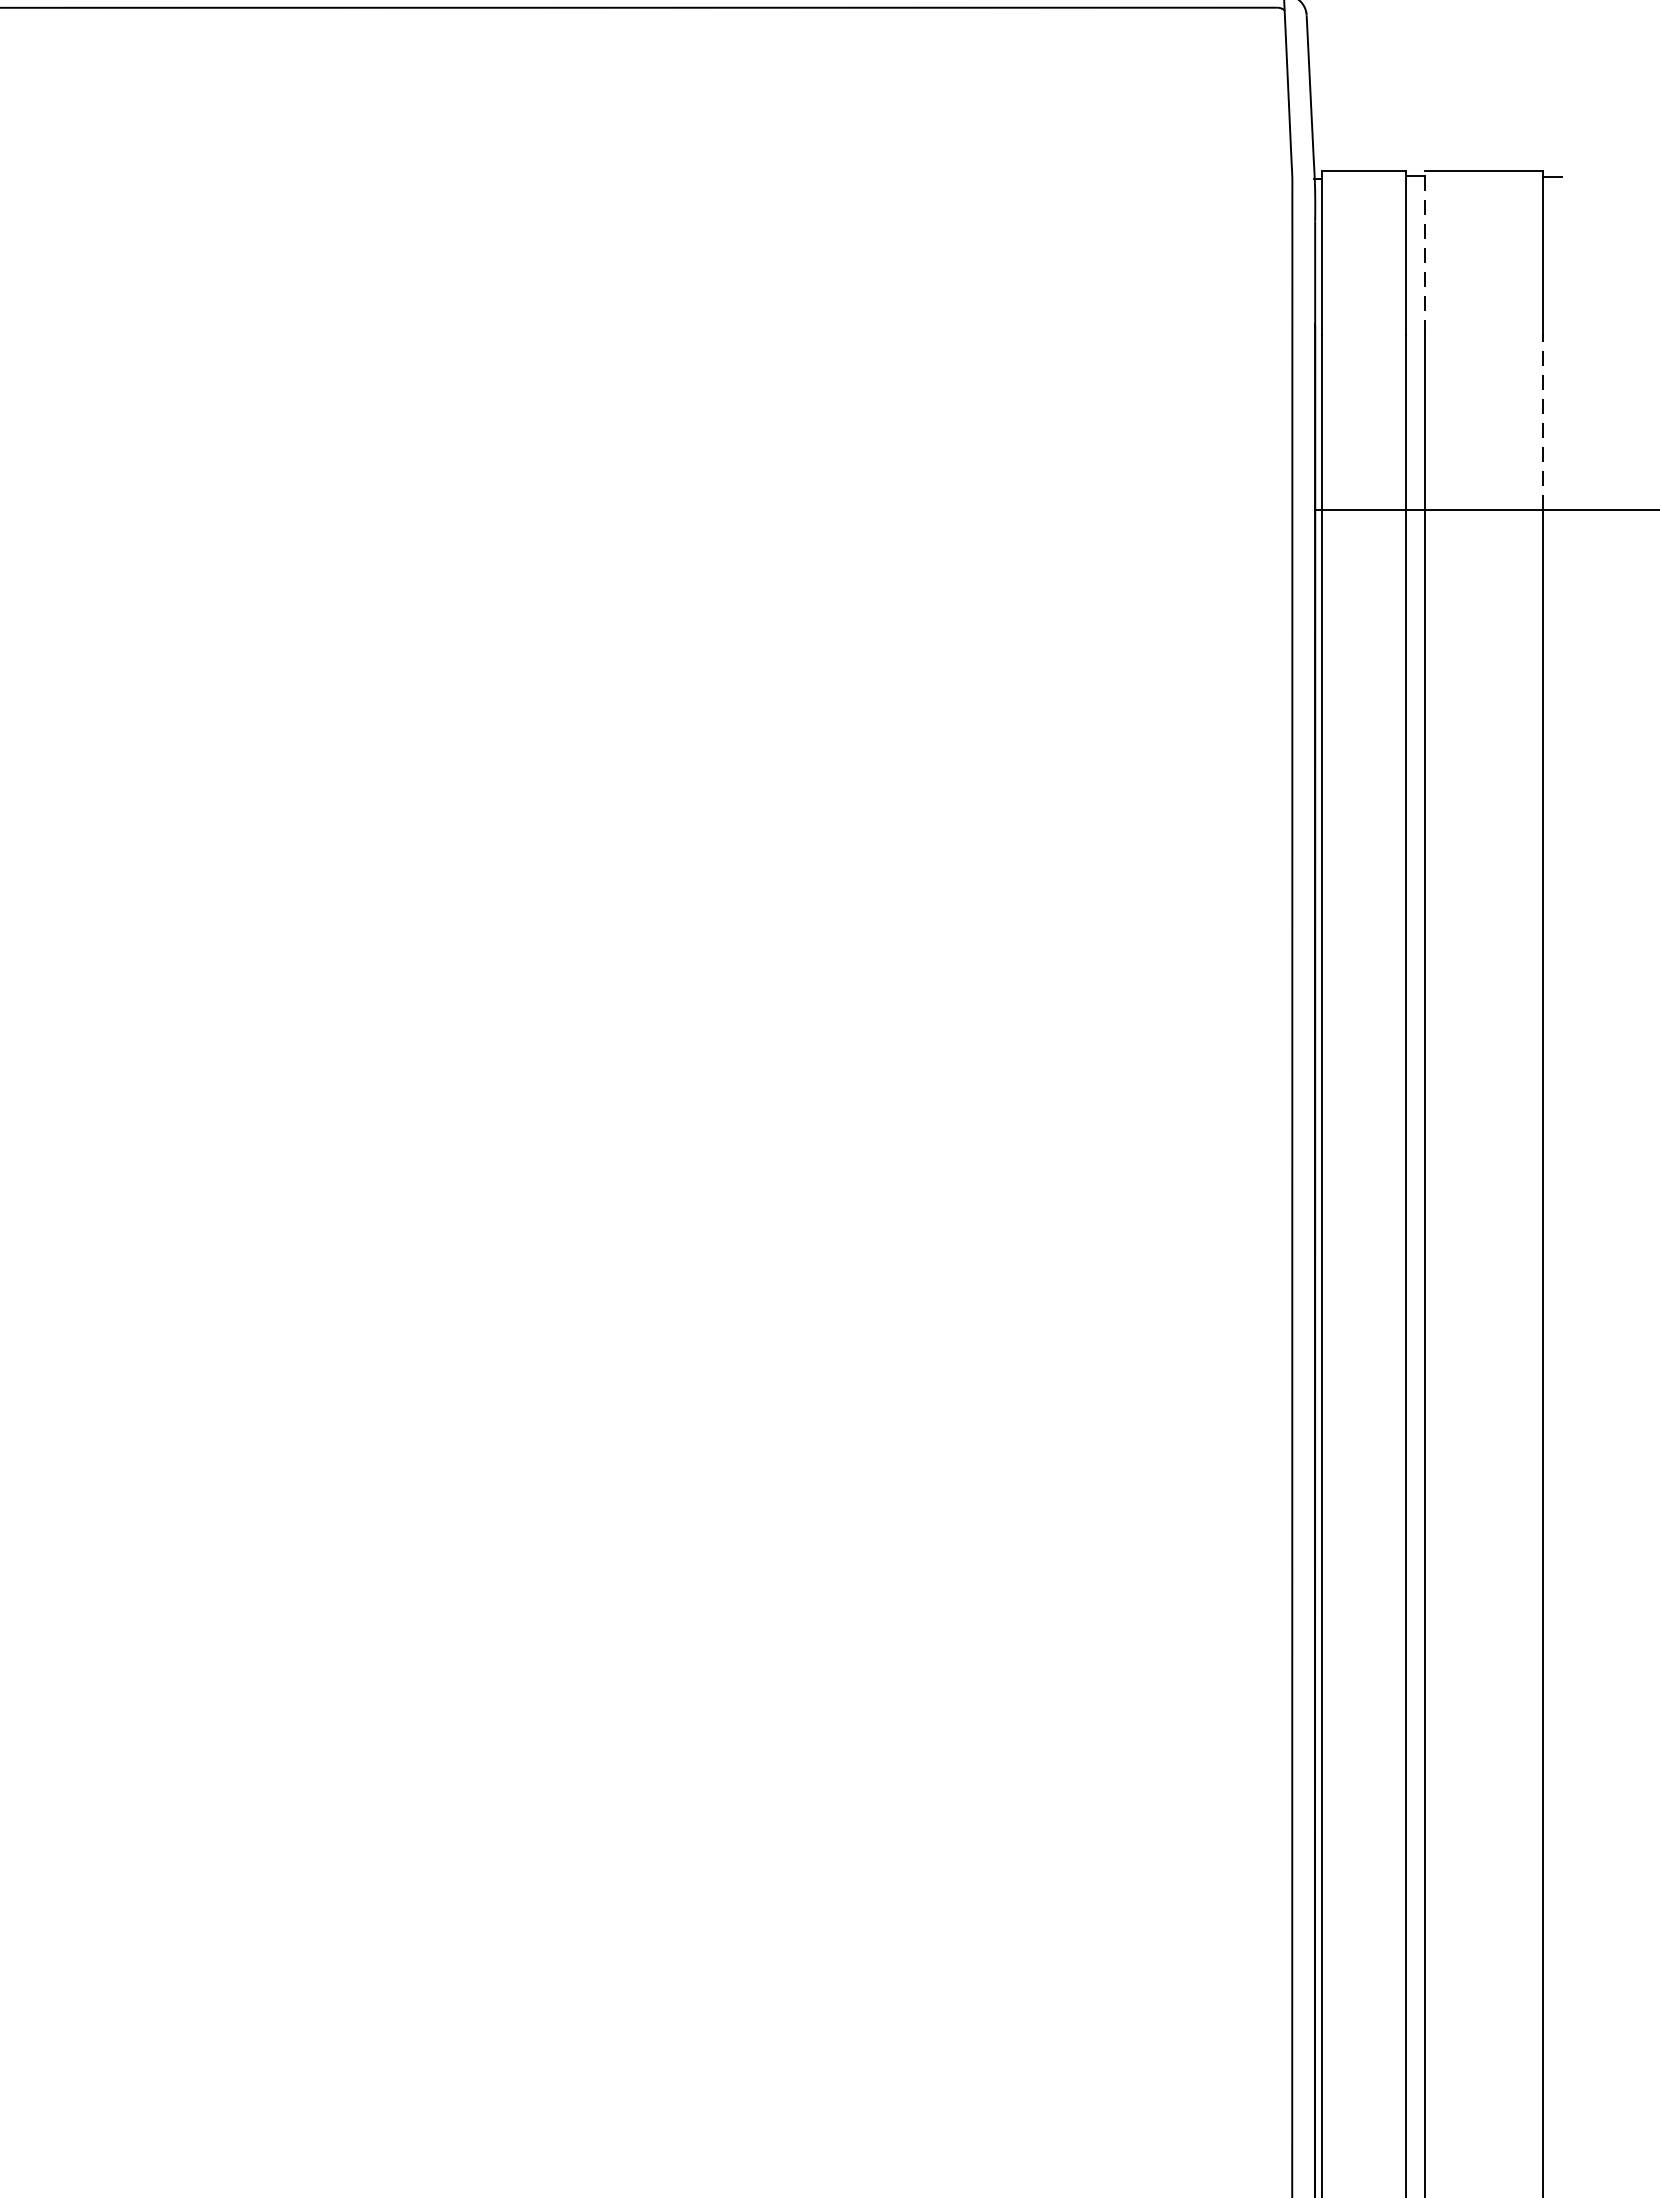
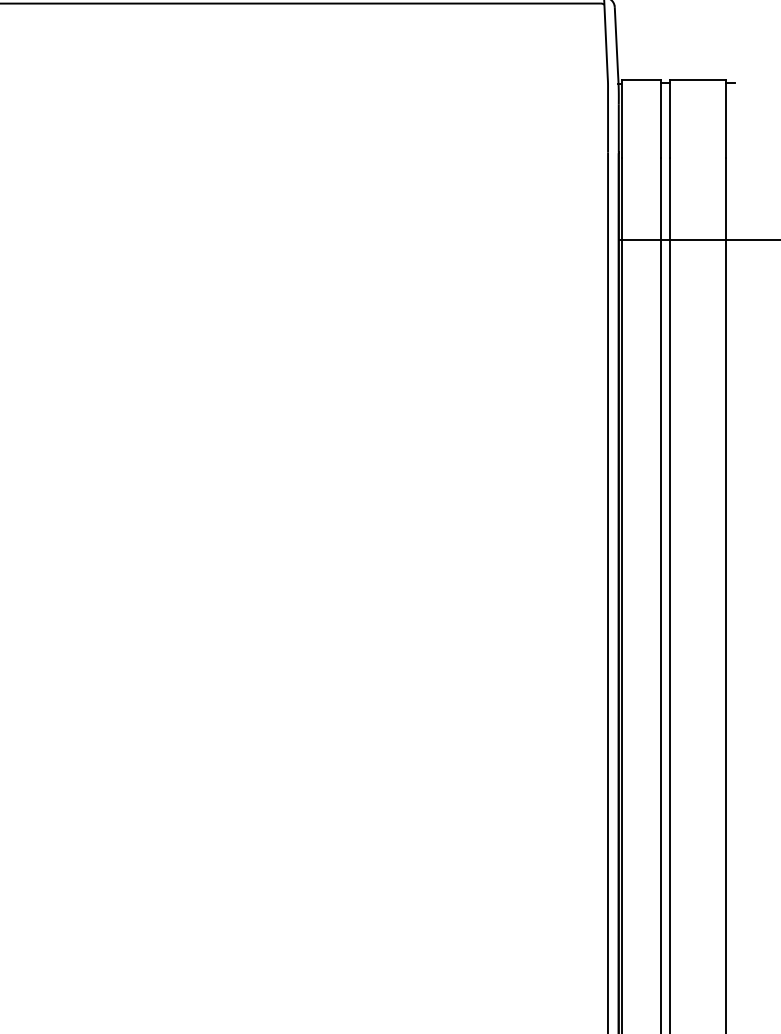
line: (1425, 252) -> (670, 118), dashed -> solid
line: (1544, 422) -> (726, 198), dashed -> solid

